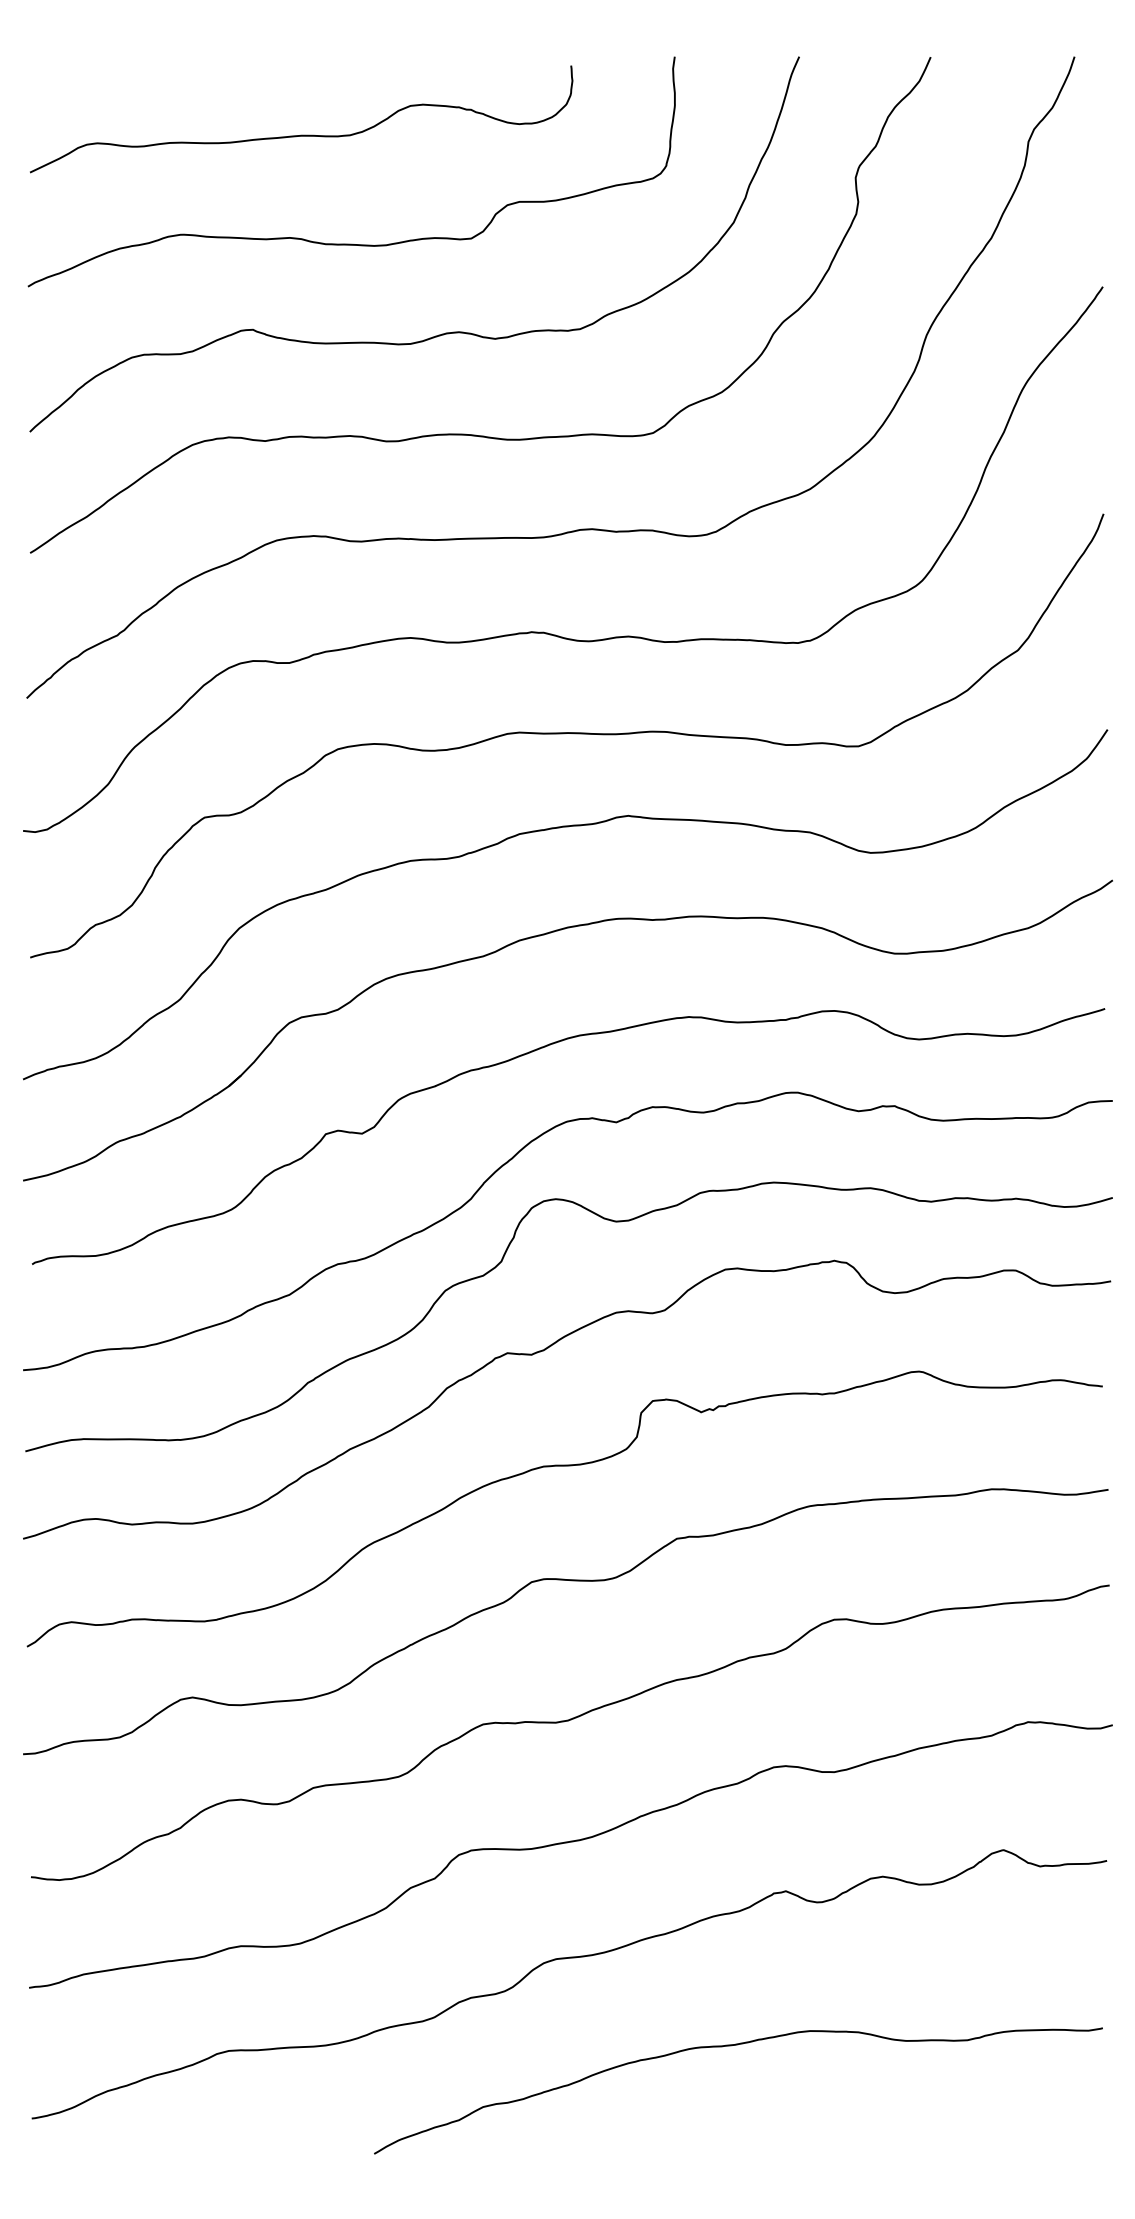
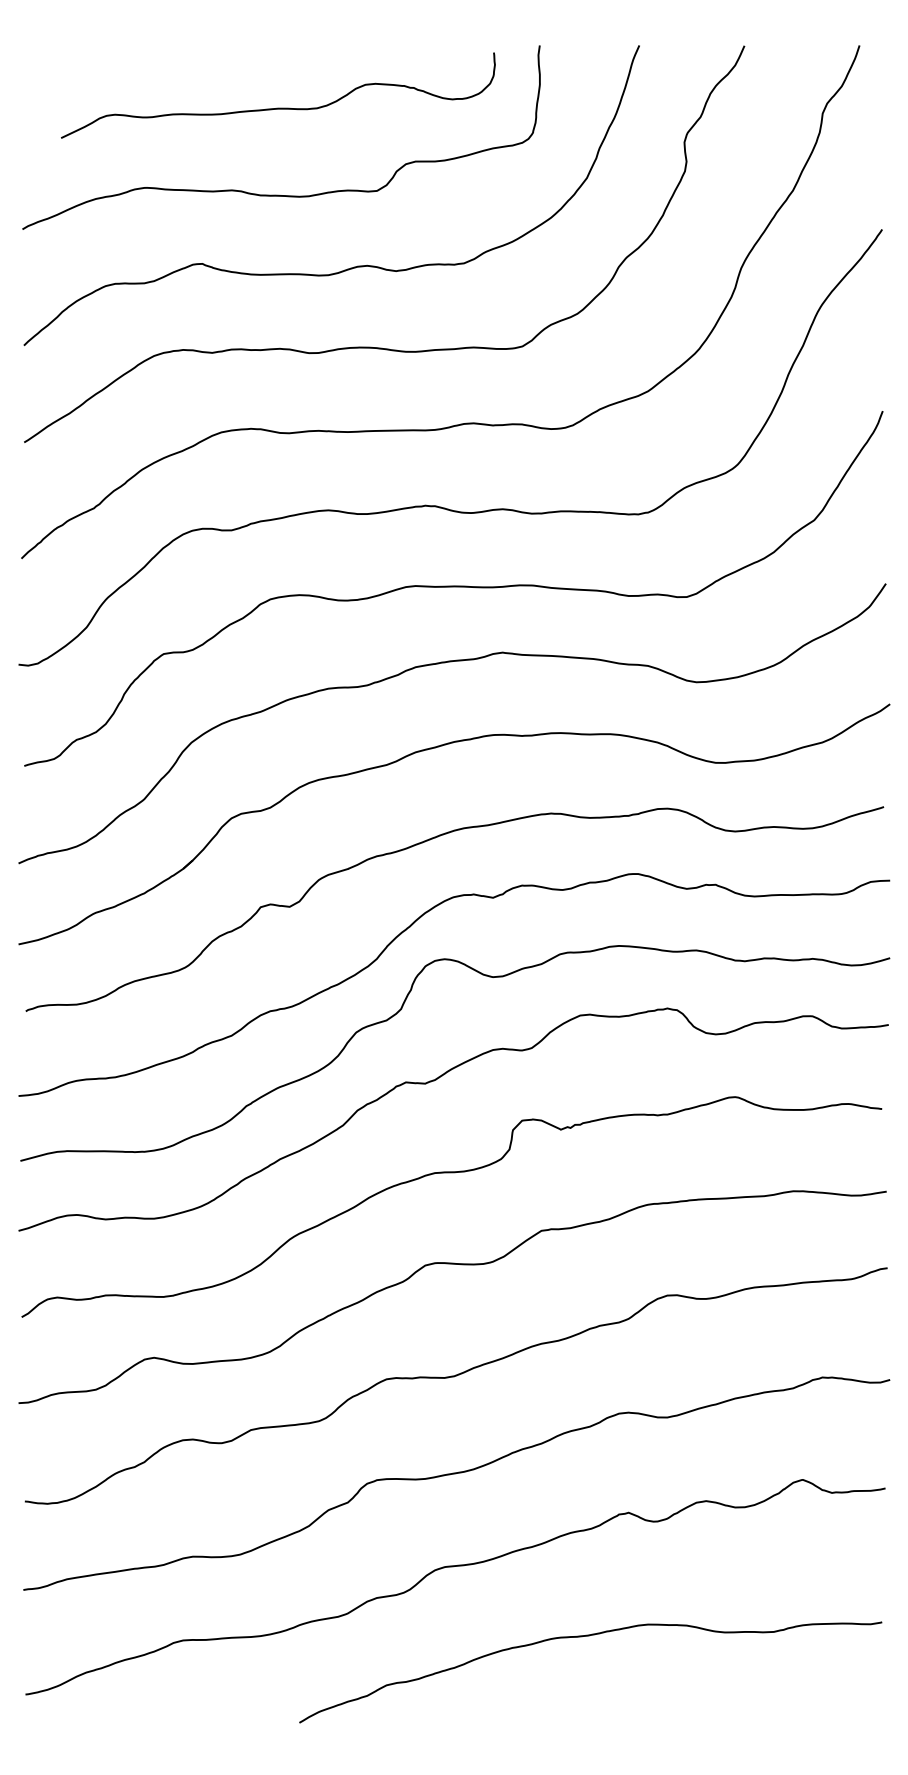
curve: (301, 134) -> (278, 107), moved

